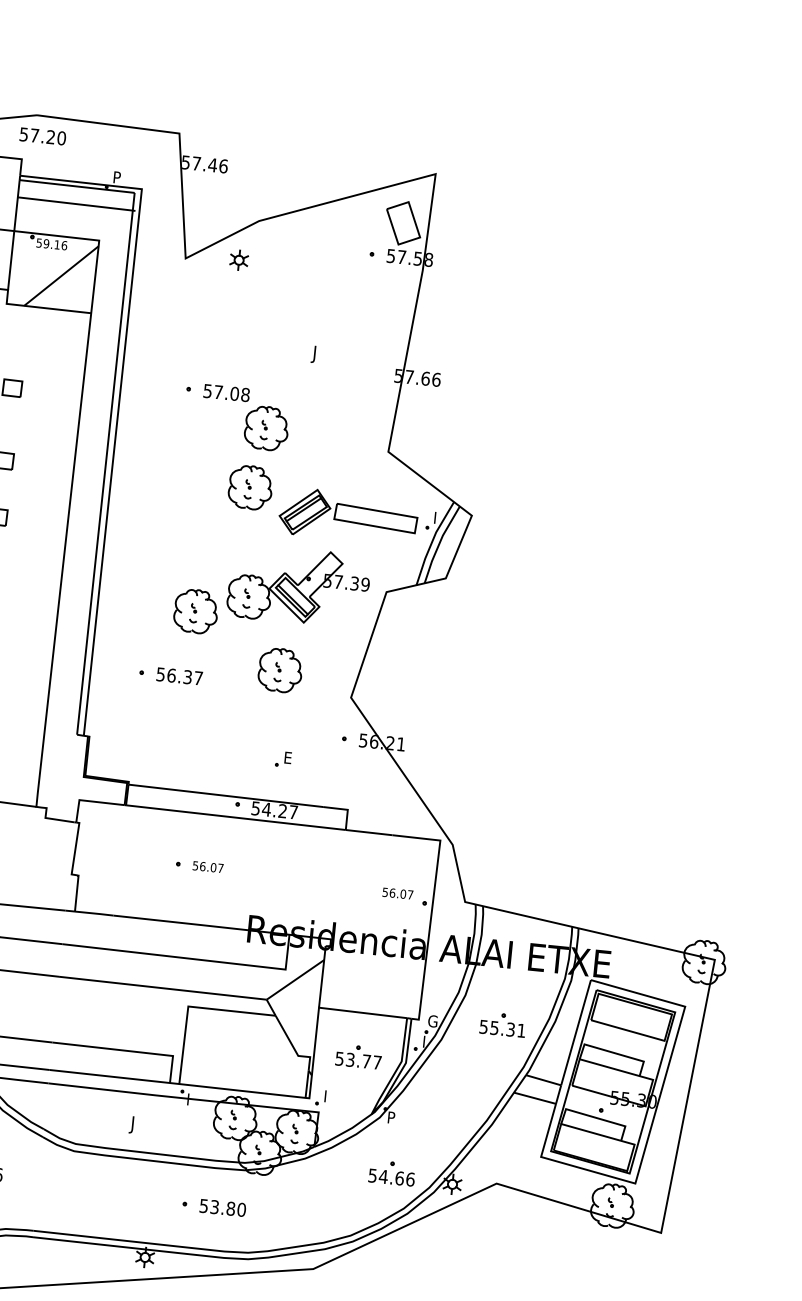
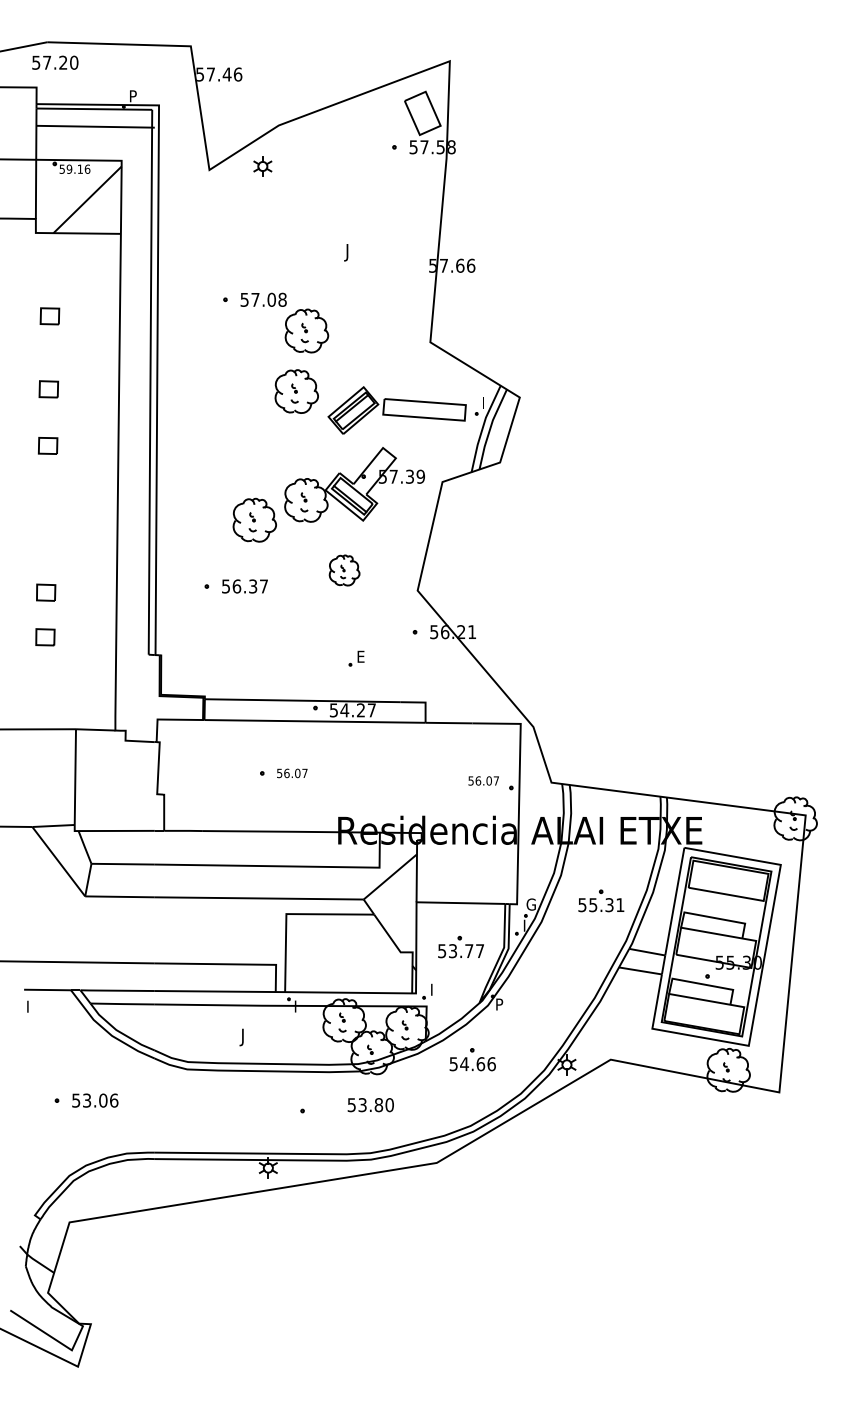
part: (280, 670) -> (344, 570), size x0.7
part: (391, 1172) -> (472, 1059), moved
text: (222, 1208) -> (370, 1105), moved

